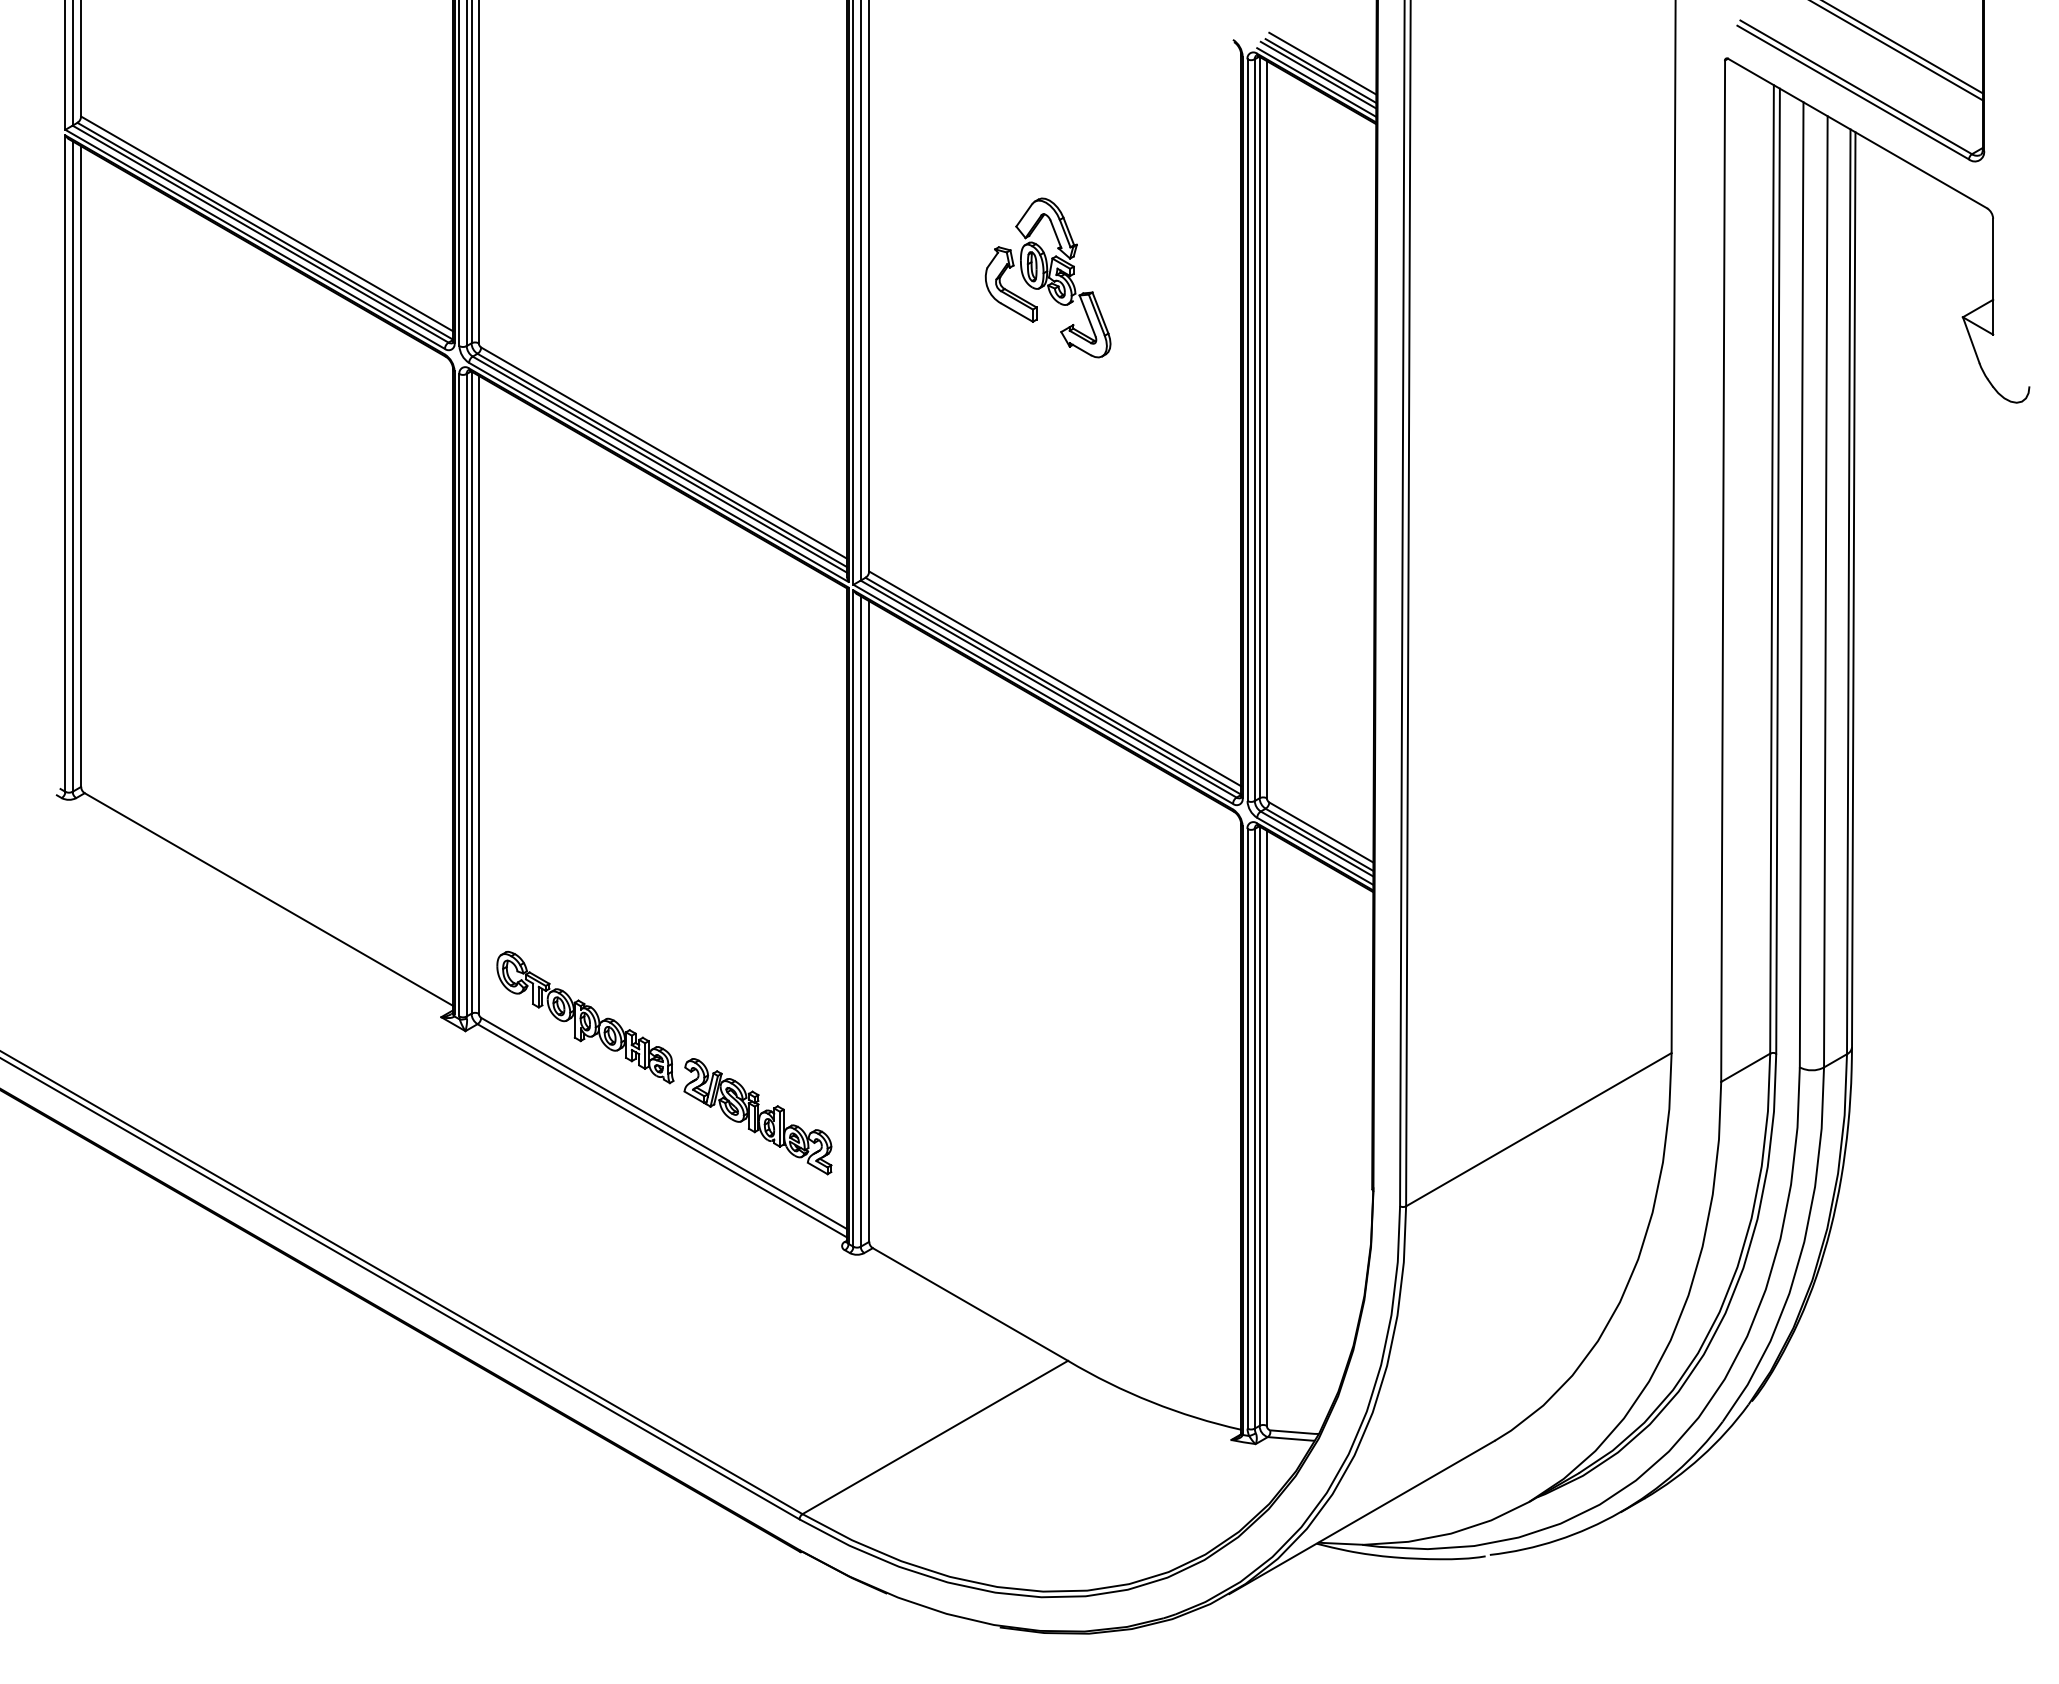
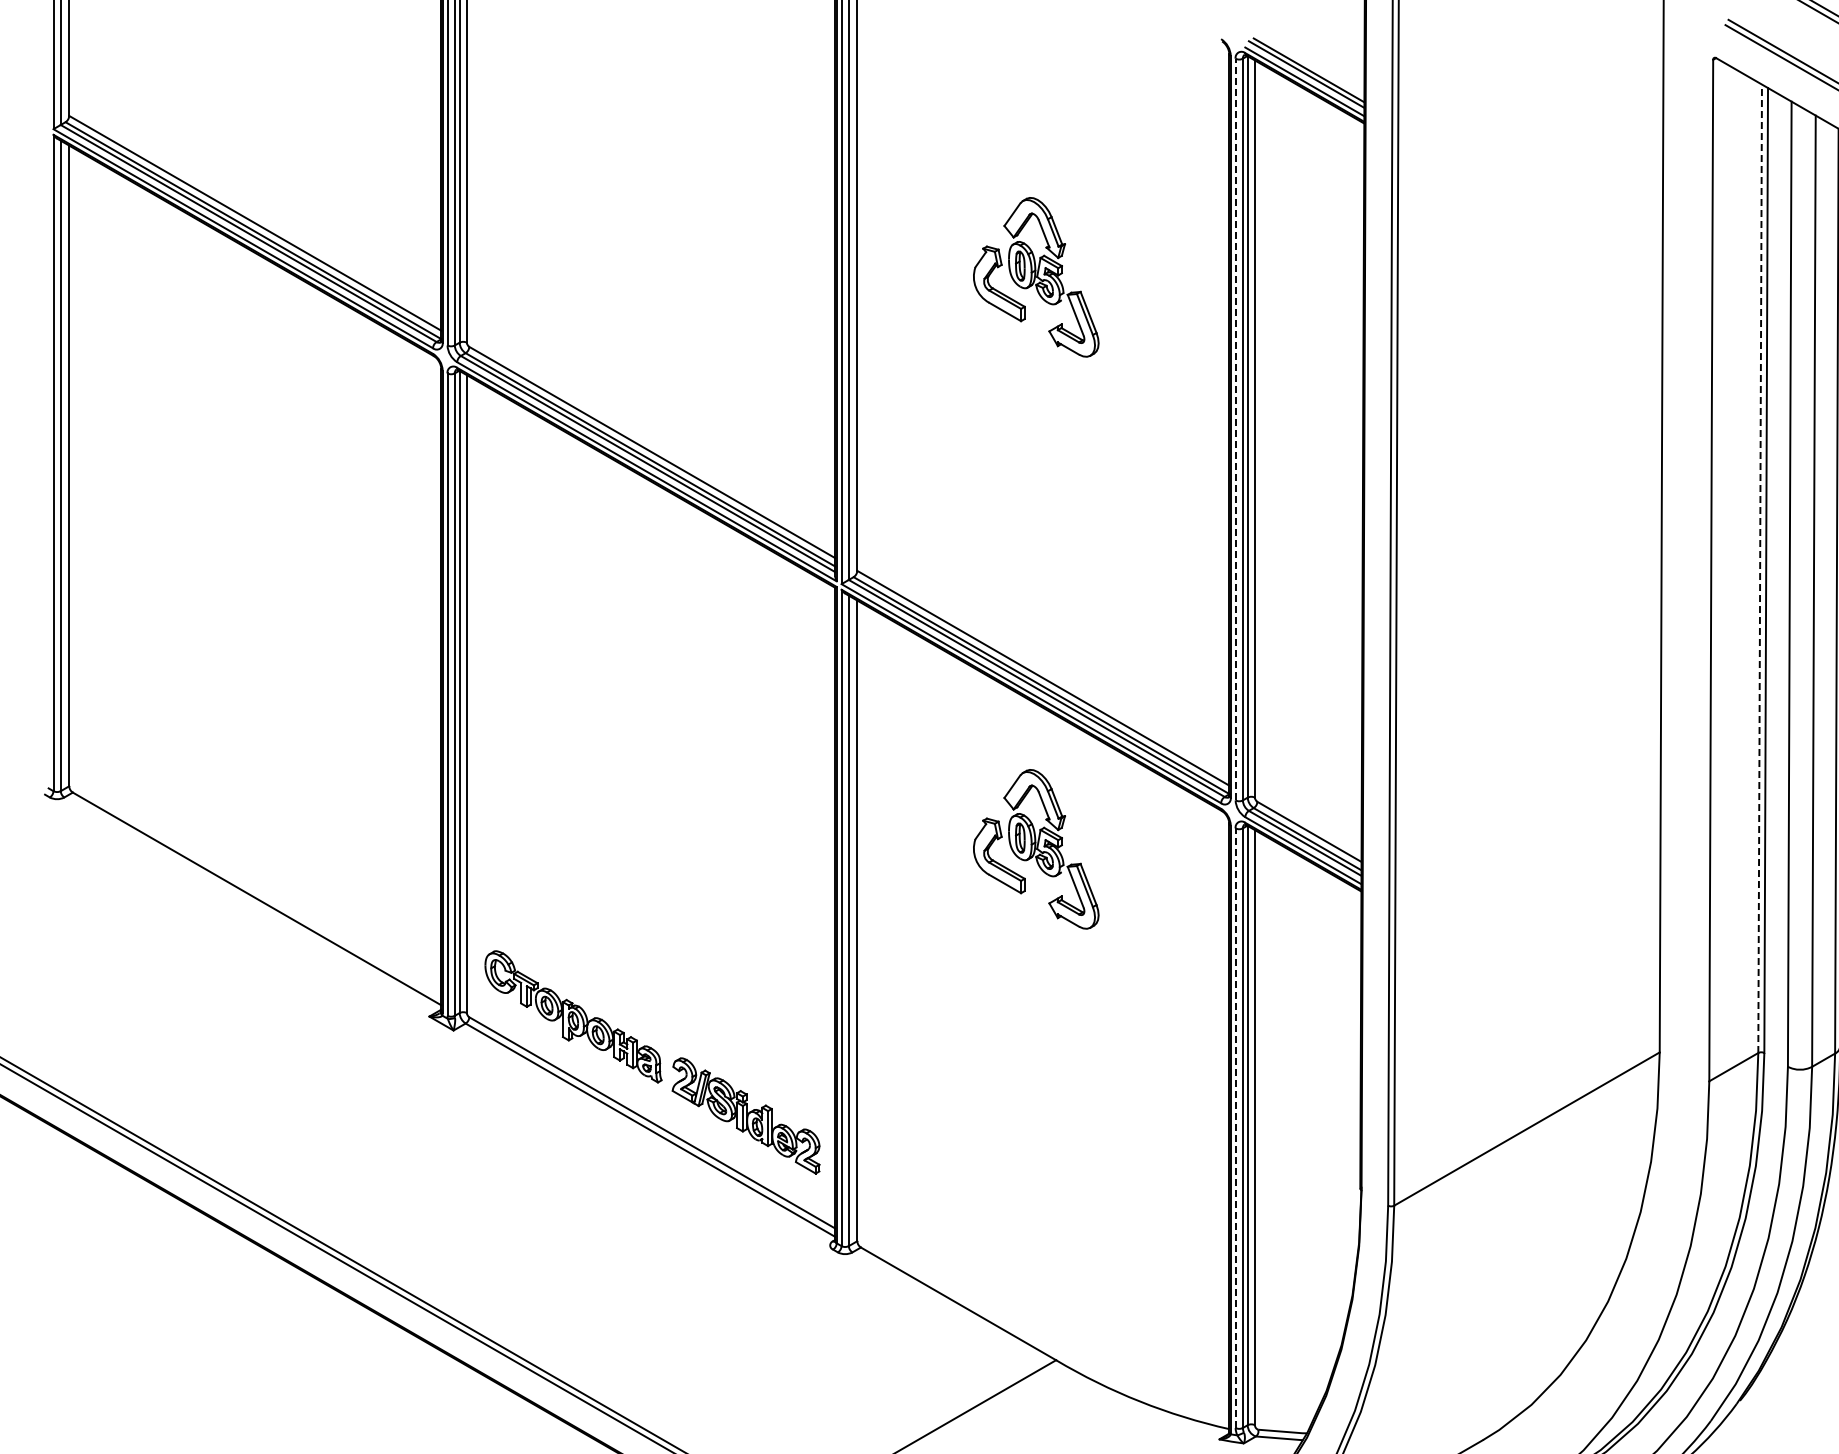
line: (1322, 63) -> (1310, 62), removed
line: (1247, 430) -> (1235, 429), solid -> dashed
line: (1772, 568) -> (1760, 567), solid -> dashed
part: (1047, 849) -> (1035, 848), added
line: (1247, 1128) -> (1235, 1127), solid -> dashed

